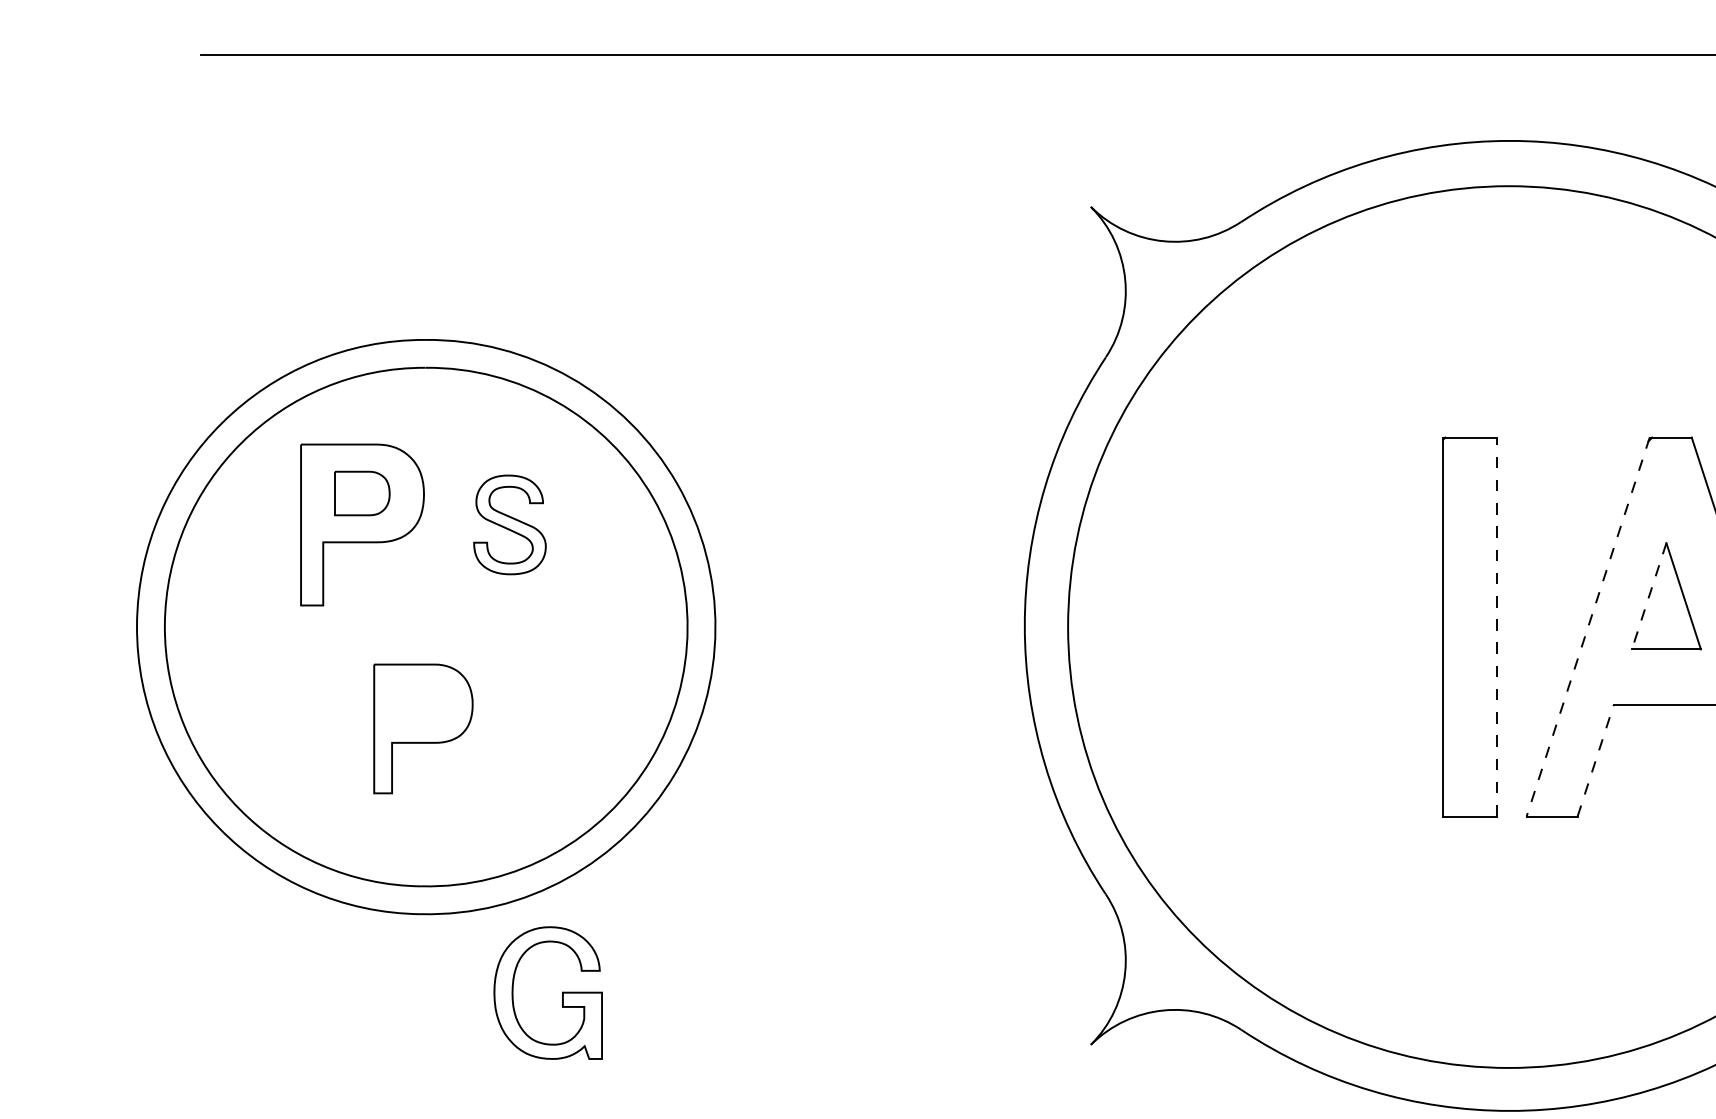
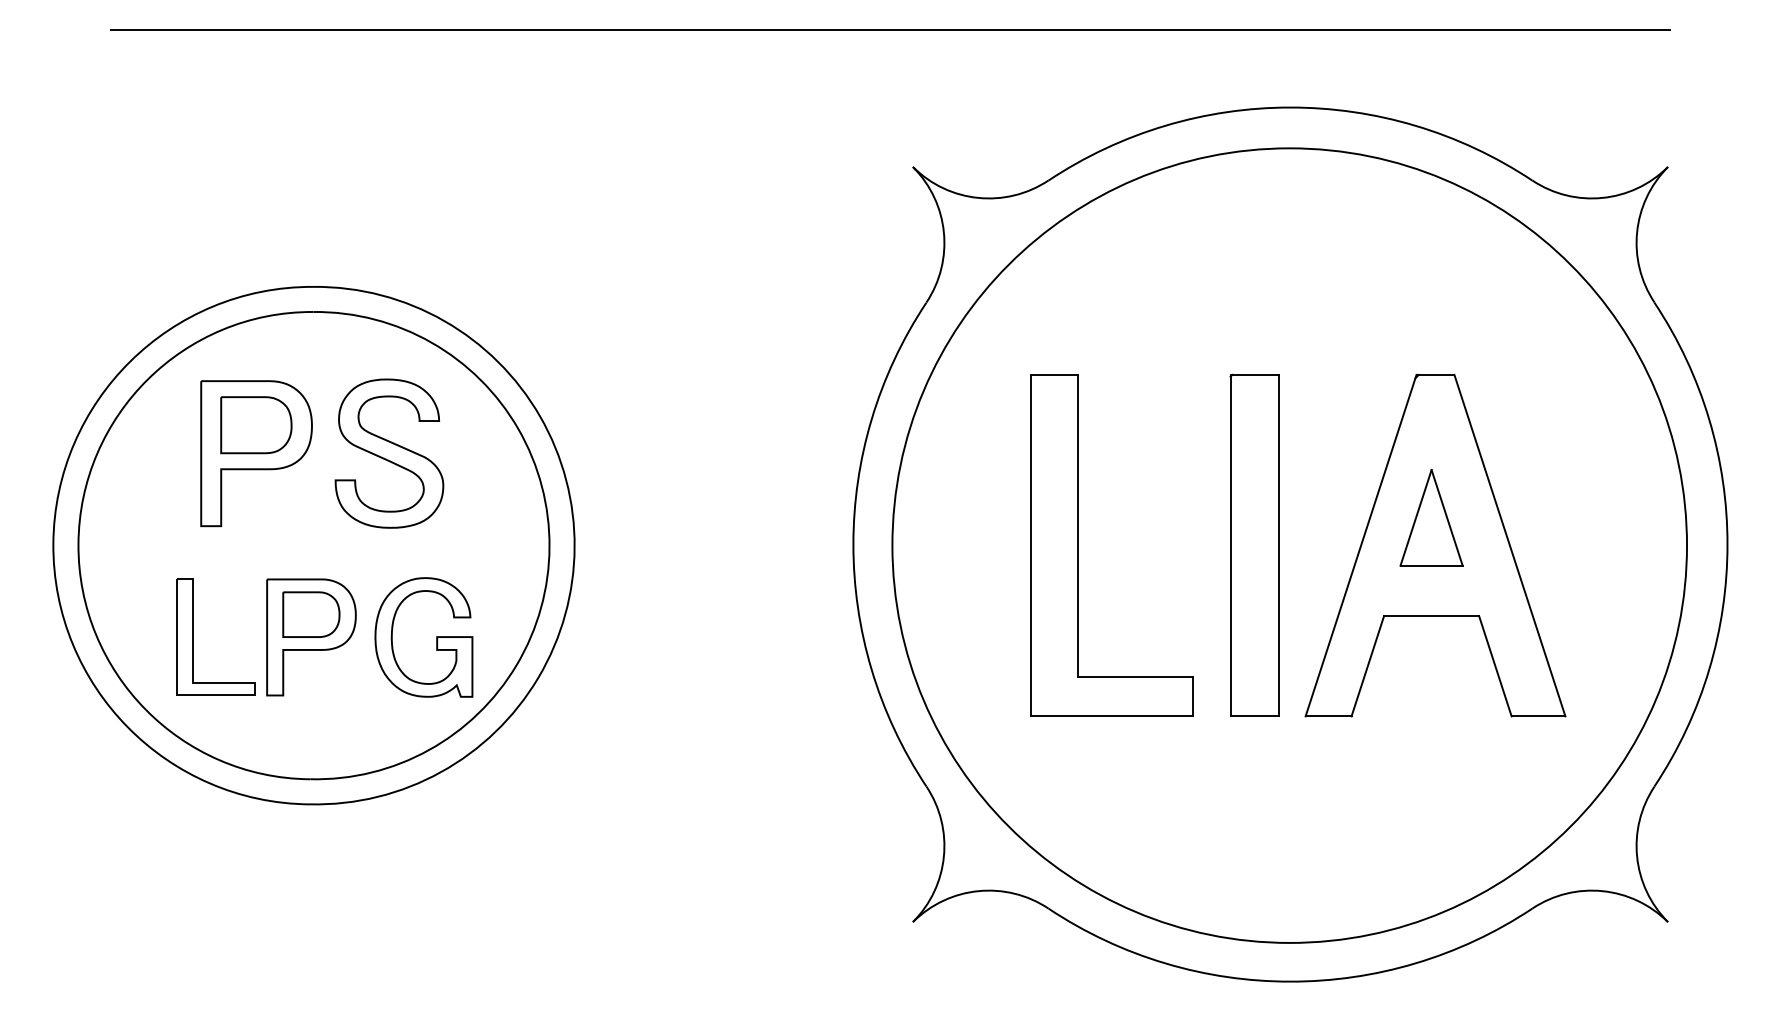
part: (362, 493) -> (256, 425), size x1.43
part: (510, 524) -> (389, 453), size x1.67
line: (1648, 596) -> (1415, 518), dashed -> solid
part: (1274, 626) -> (1078, 545), added
line: (1497, 626) -> (1279, 545), dashed -> solid
line: (1588, 626) -> (1361, 545), dashed -> solid
part: (423, 703) -> (311, 614), added
part: (292, 727) -> (193, 636), added
line: (1595, 761) -> (1367, 666), dashed -> solid
part: (562, 993) -> (436, 637), moved

